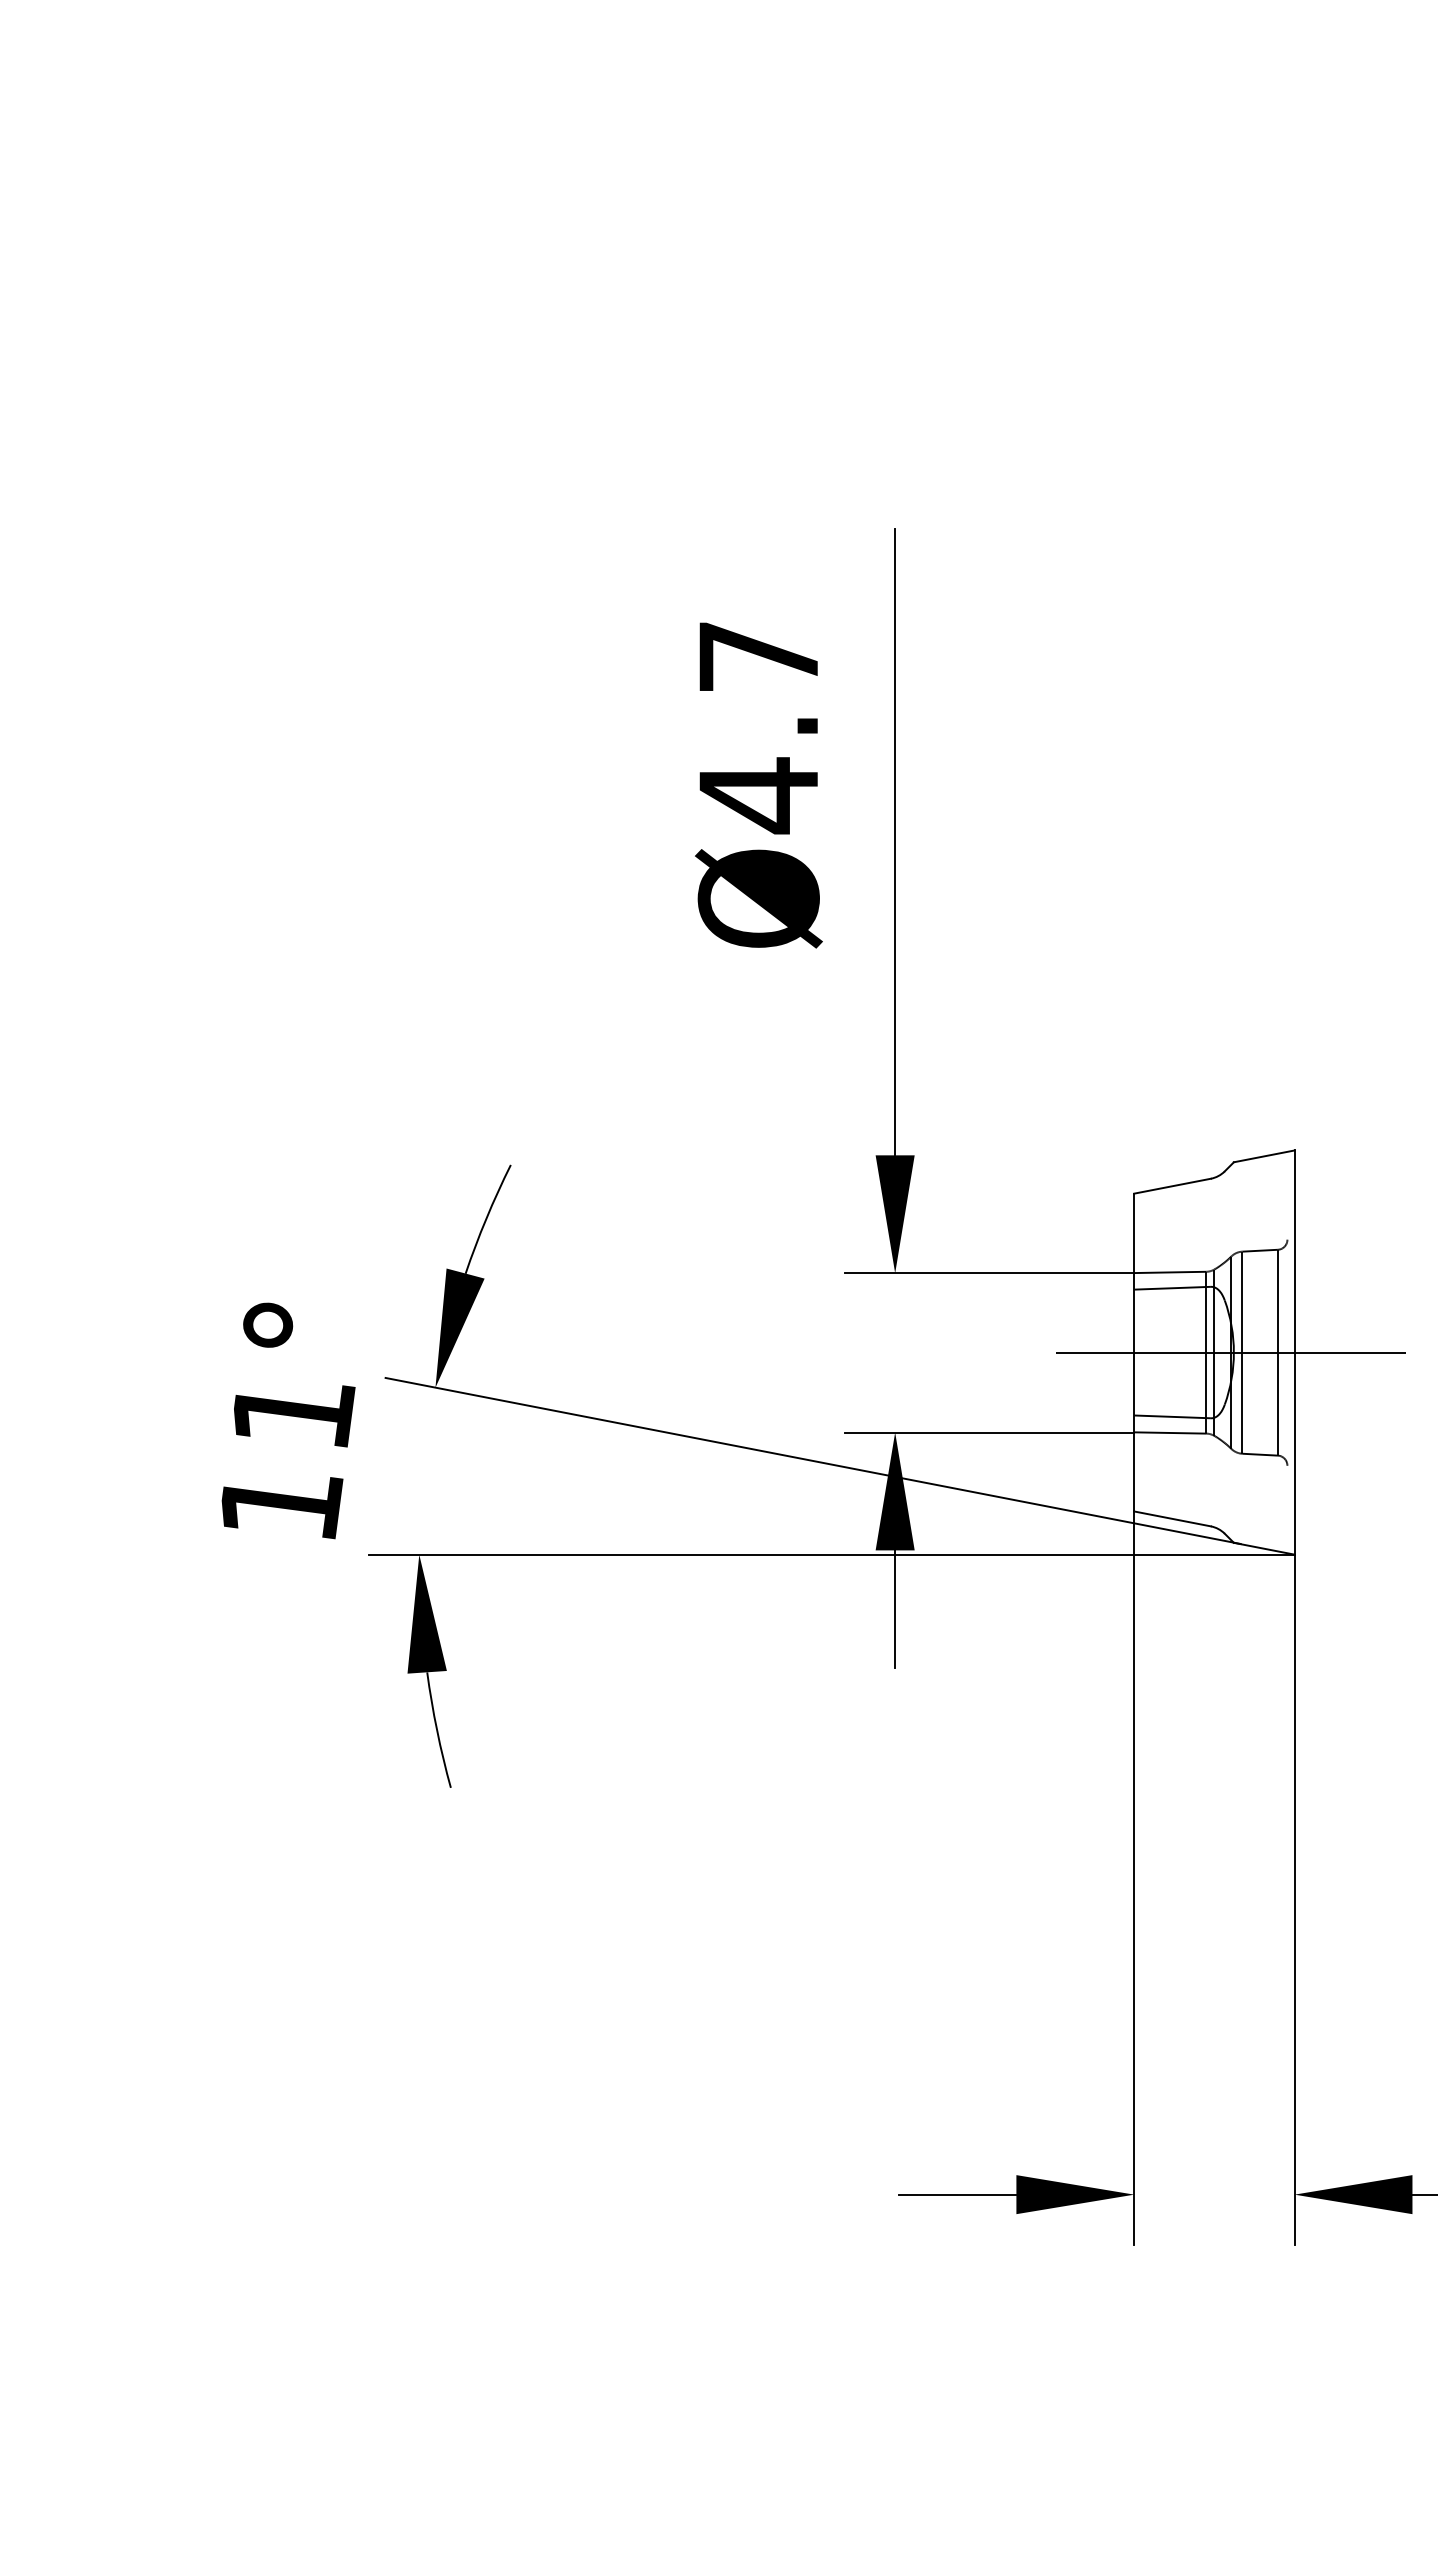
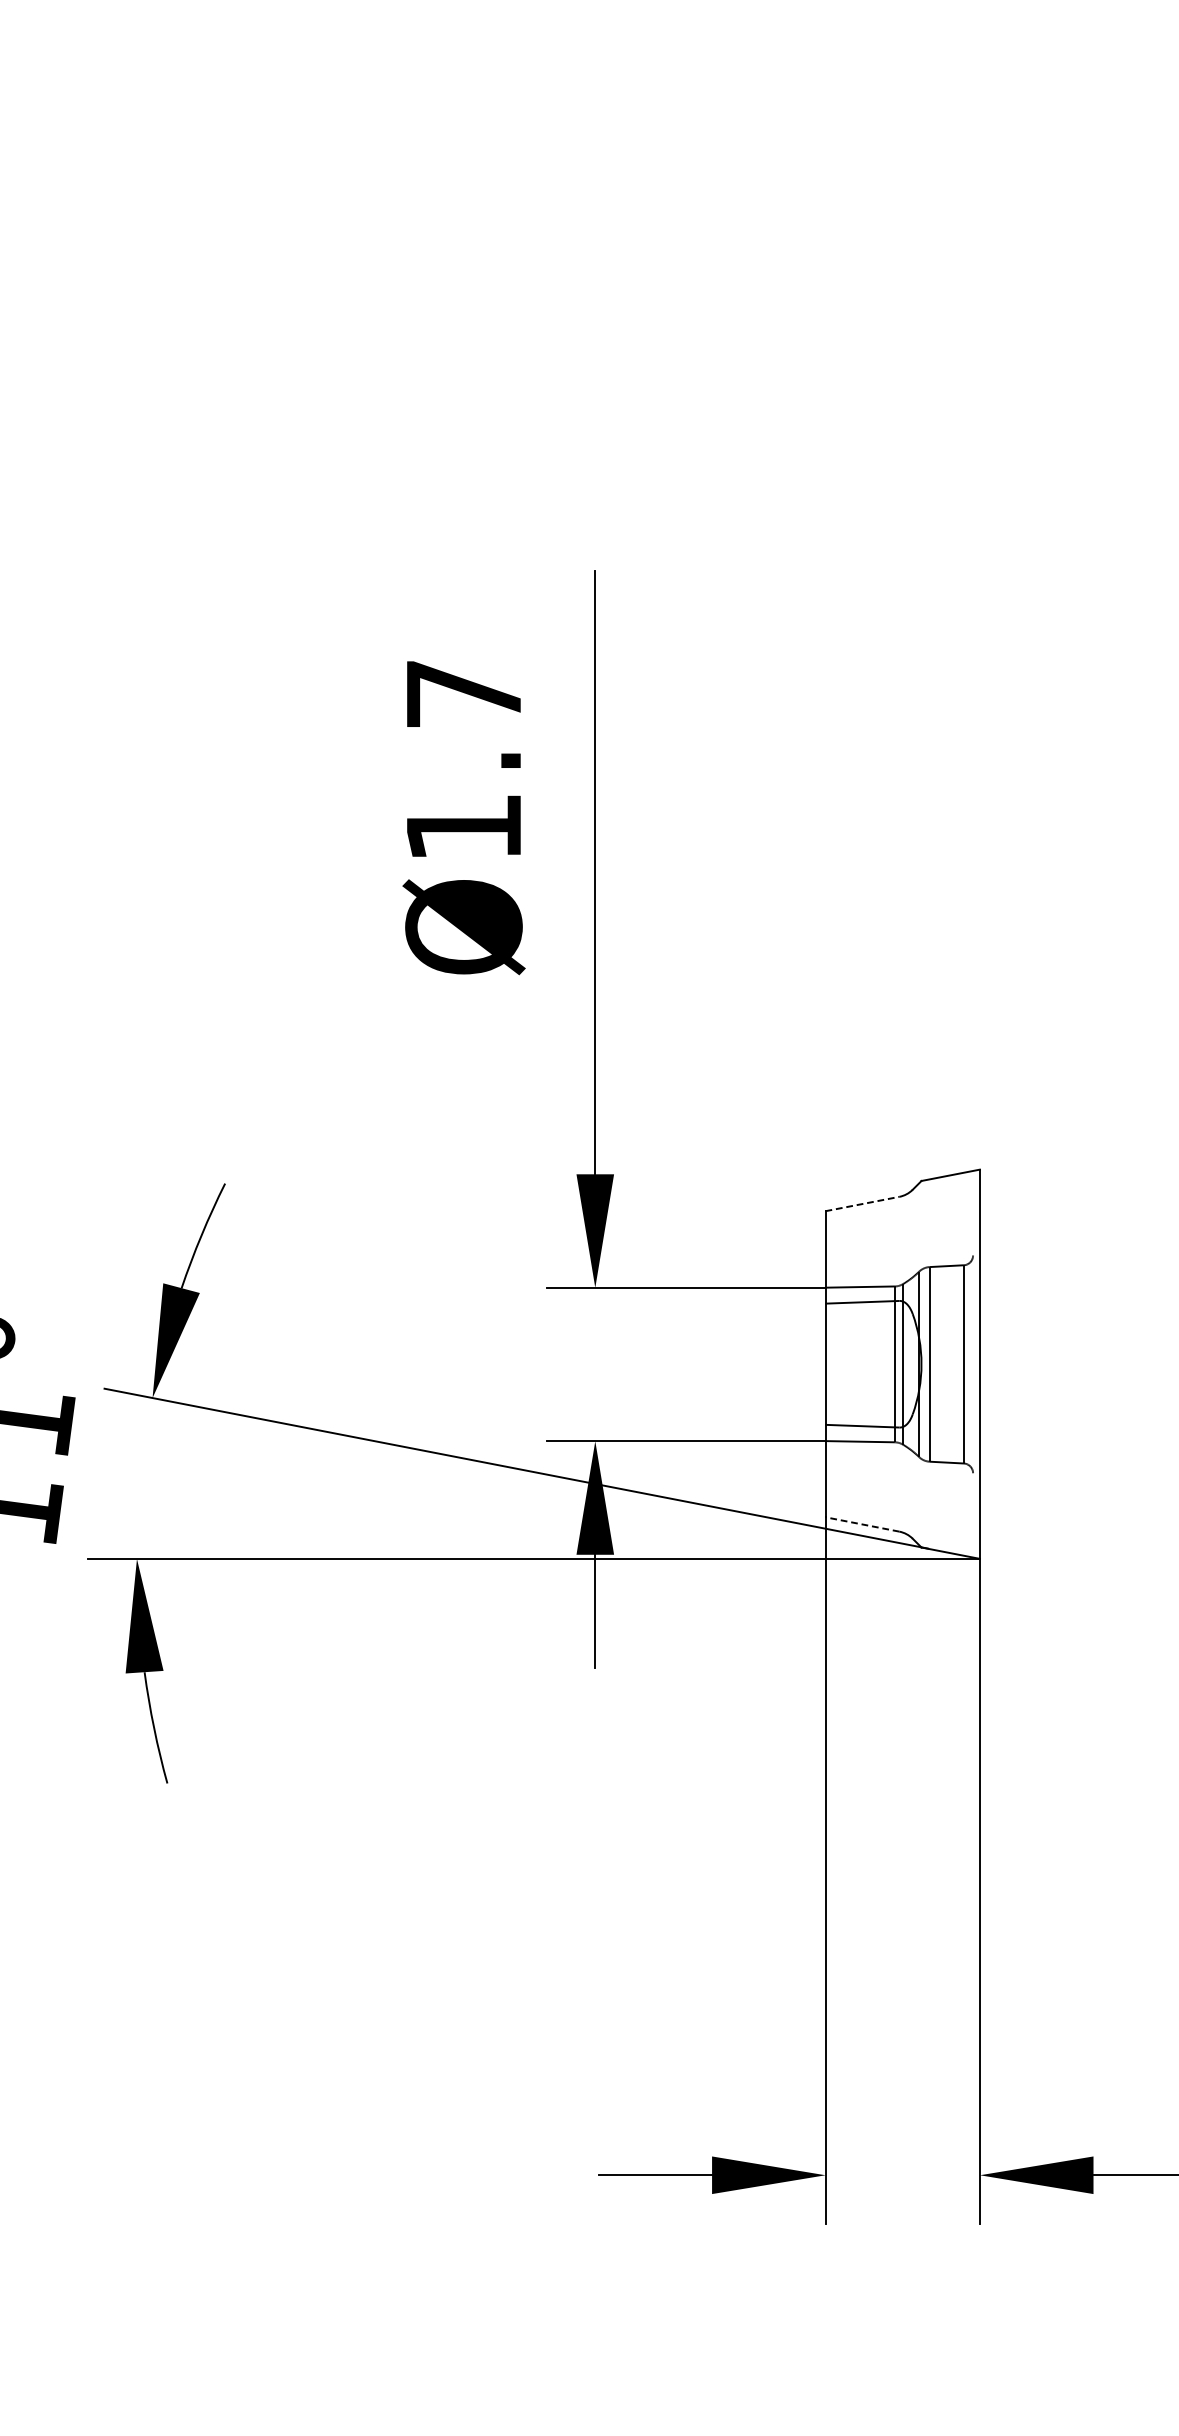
text: (758, 795) -> (463, 827), Ø4.7 -> Ø1.7
line: (1173, 1186) -> (863, 1204), solid -> dashed
line: (1230, 1352) -> (918, 1364), removed
line: (1172, 1518) -> (862, 1524), solid -> dashed

